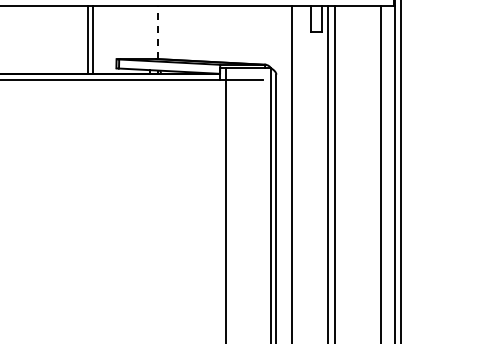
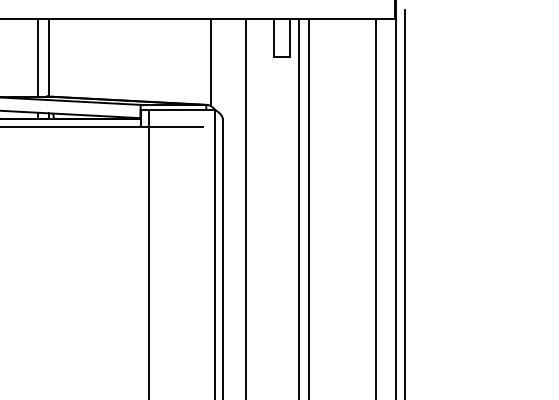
line: (149, 32) -> (37, 57), added
line: (157, 32) -> (48, 57), dashed -> solid
line: (267, 35) -> (209, 62), added

